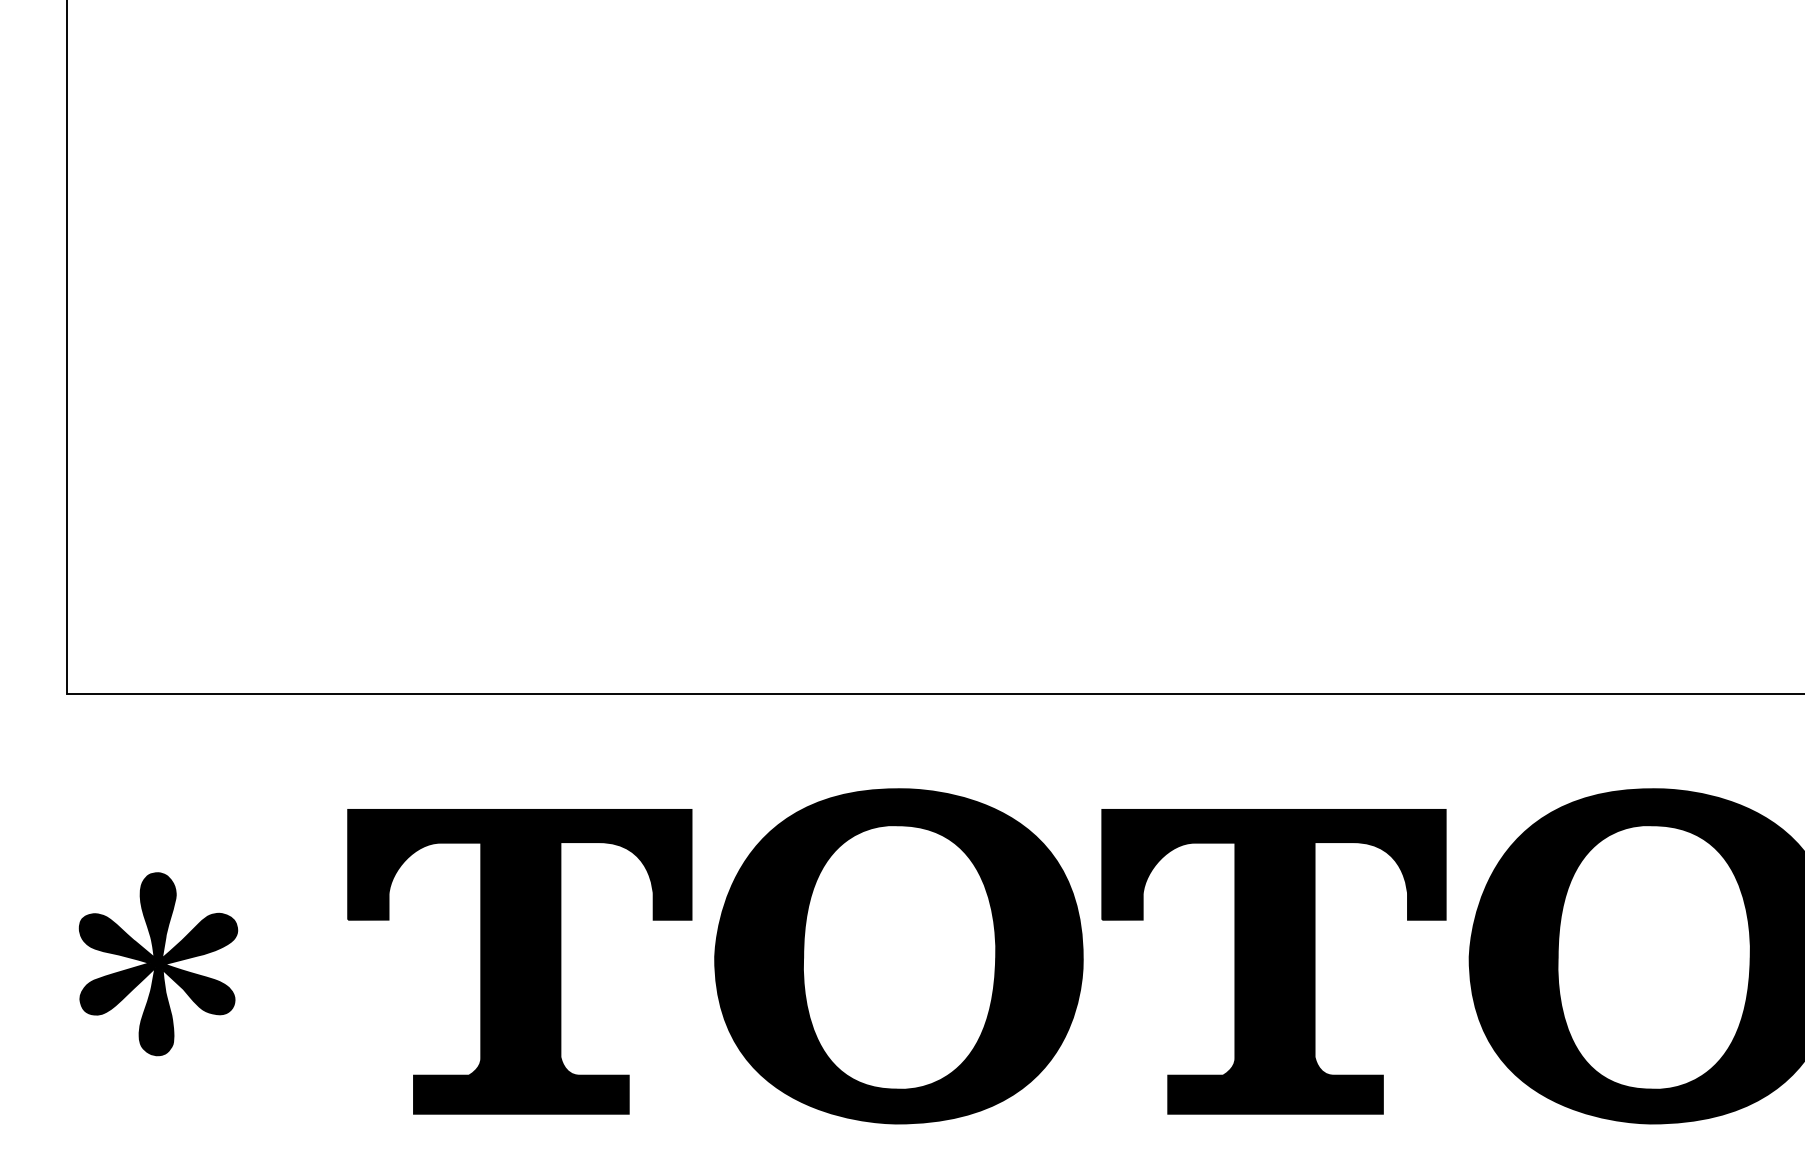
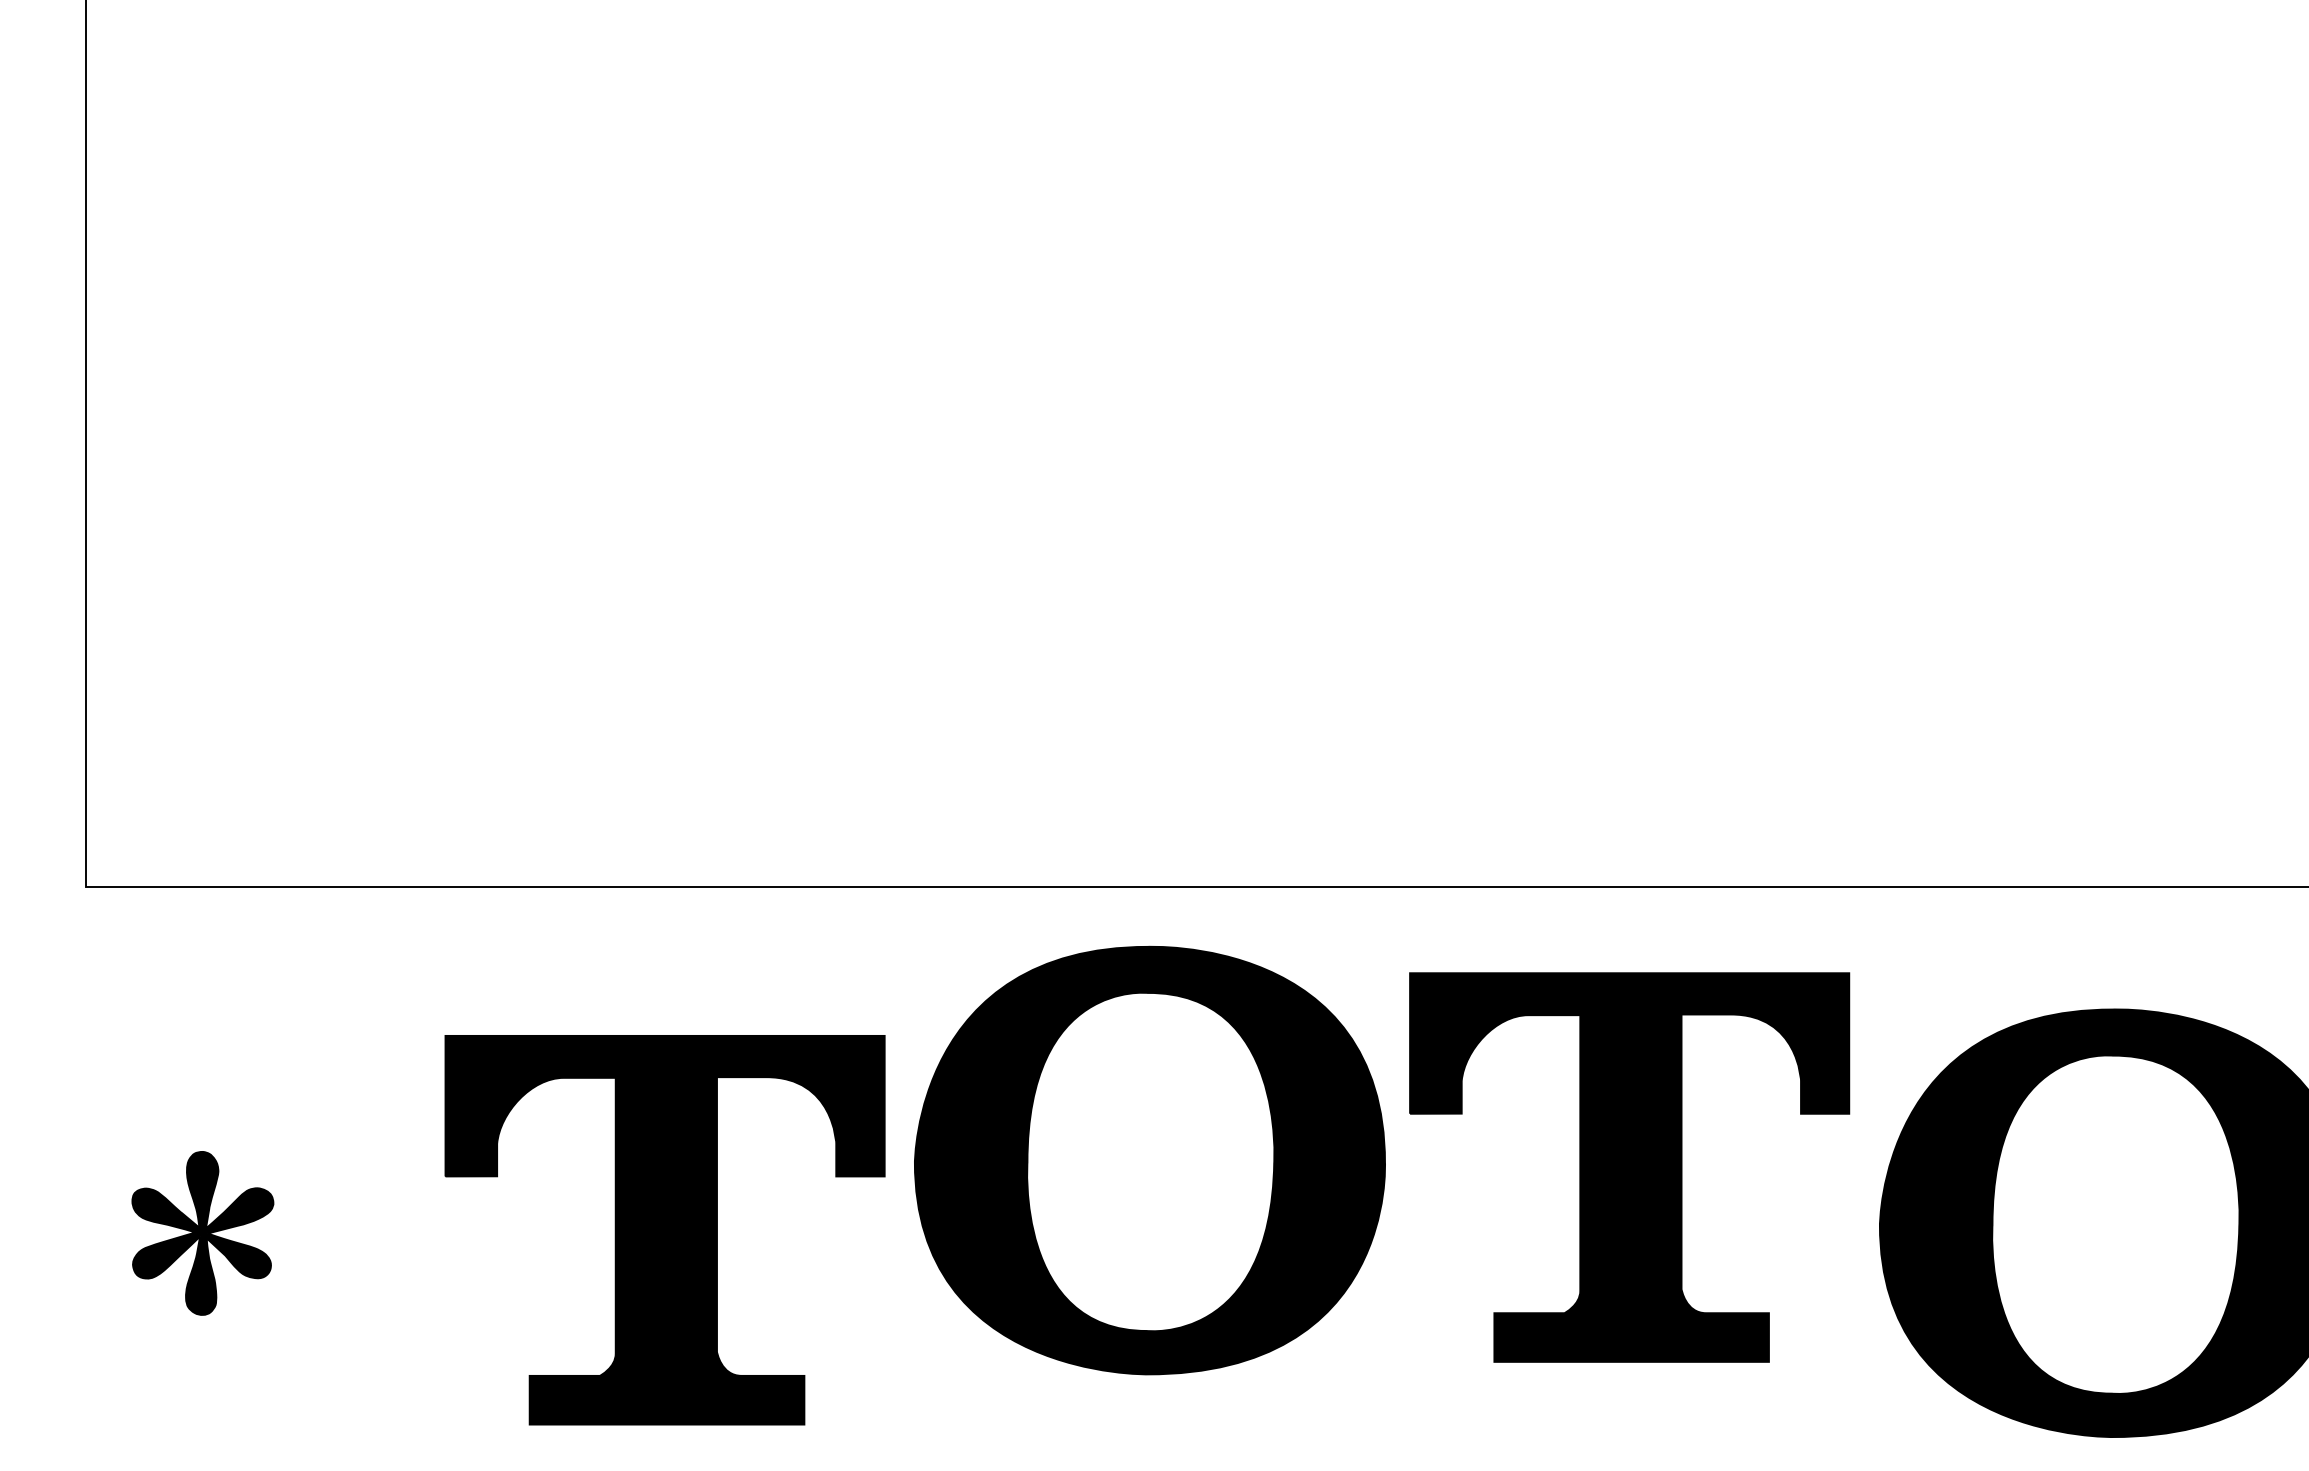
part: (898, 956) -> (1149, 1160), moved
part: (1273, 961) -> (1629, 1167), moved
part: (158, 964) -> (202, 1233), size x0.7

